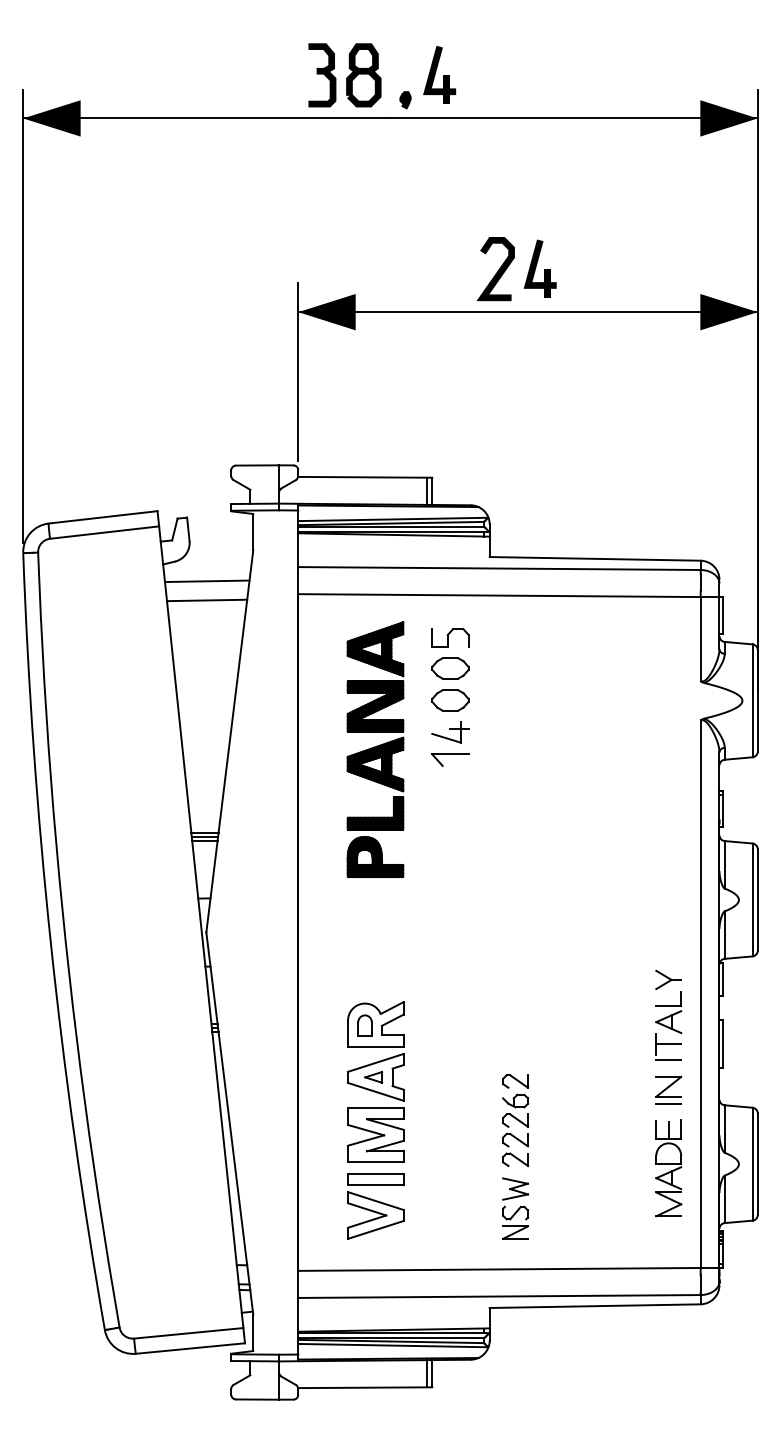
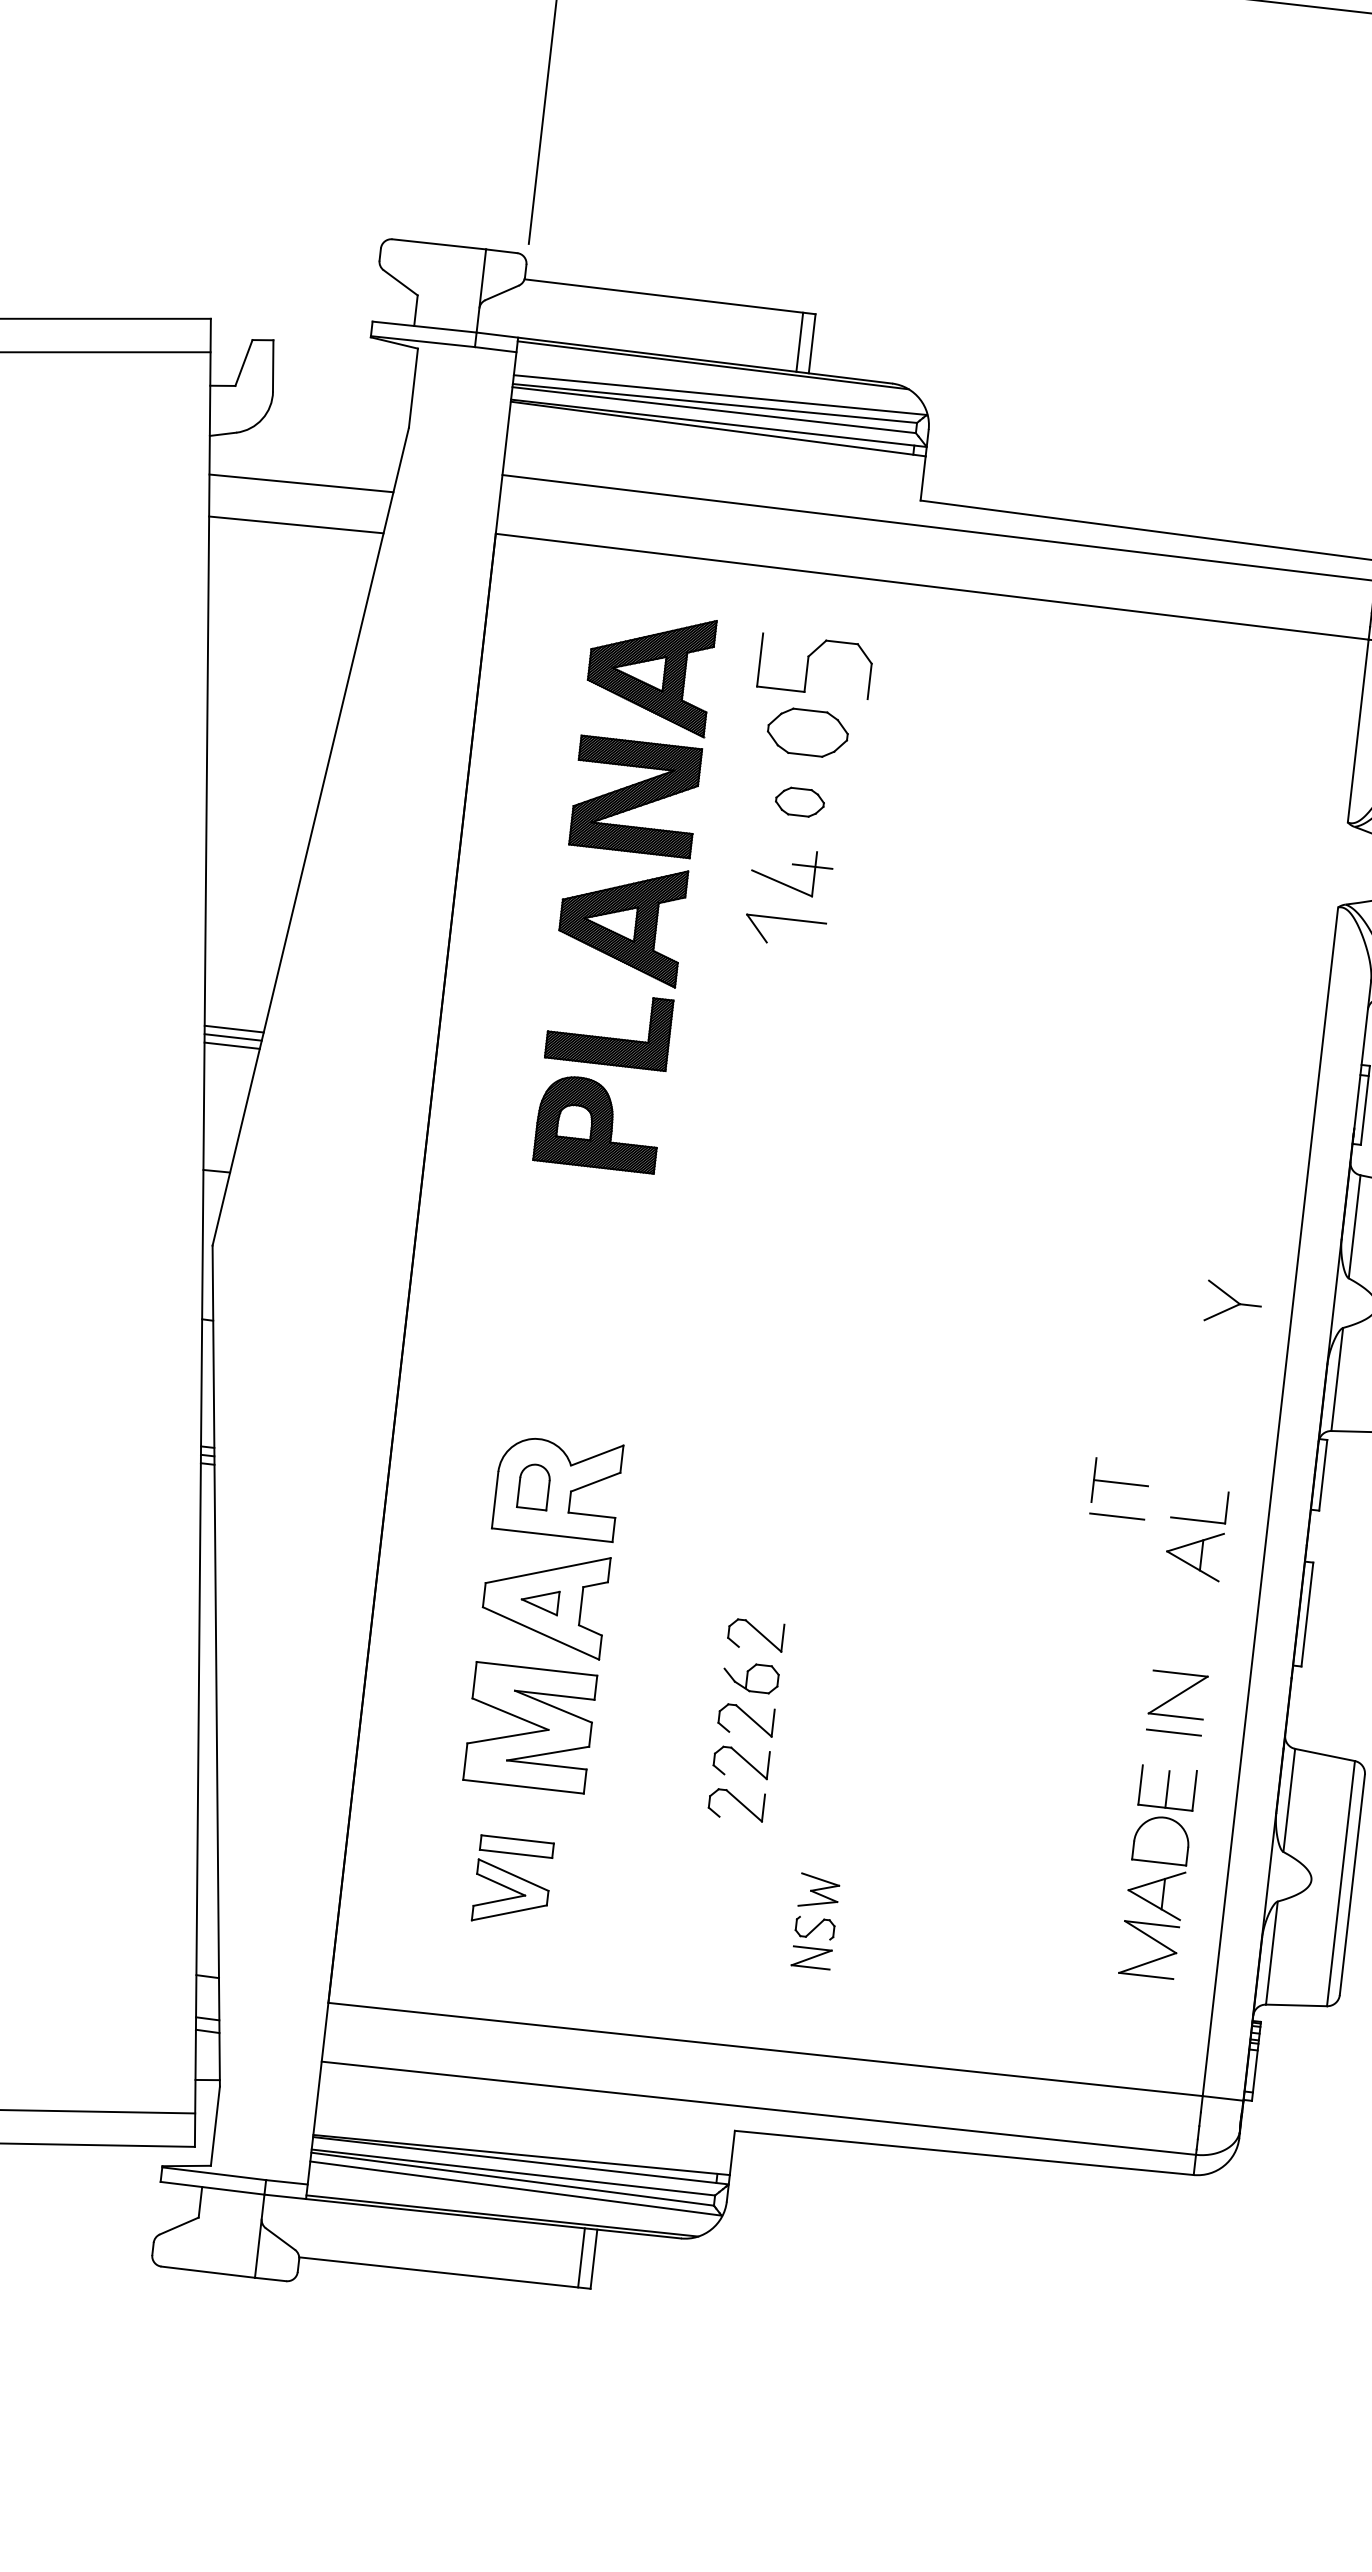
part: (450, 637) -> (815, 665), size x1.4
part: (450, 700) -> (799, 802), size x0.6
part: (668, 979) -> (1233, 1302), moved
part: (668, 1046) -> (1119, 1487), moved
part: (515, 1120) -> (746, 1719), moved
part: (375, 1206) -> (512, 1882), size x0.6
part: (515, 1208) -> (815, 1921), size x0.7

